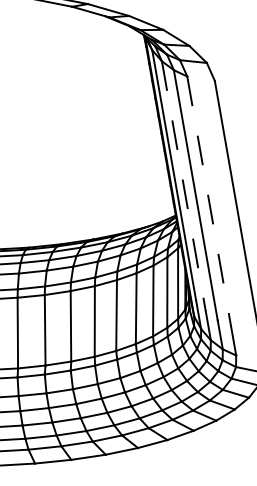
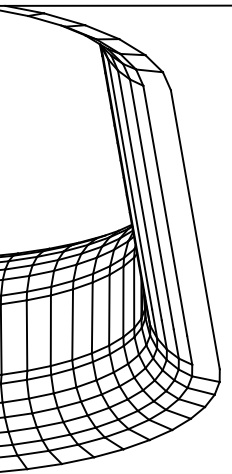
line: (183, 186) -> (139, 195), dashed -> solid
line: (209, 201) -> (165, 210), dashed -> solid

